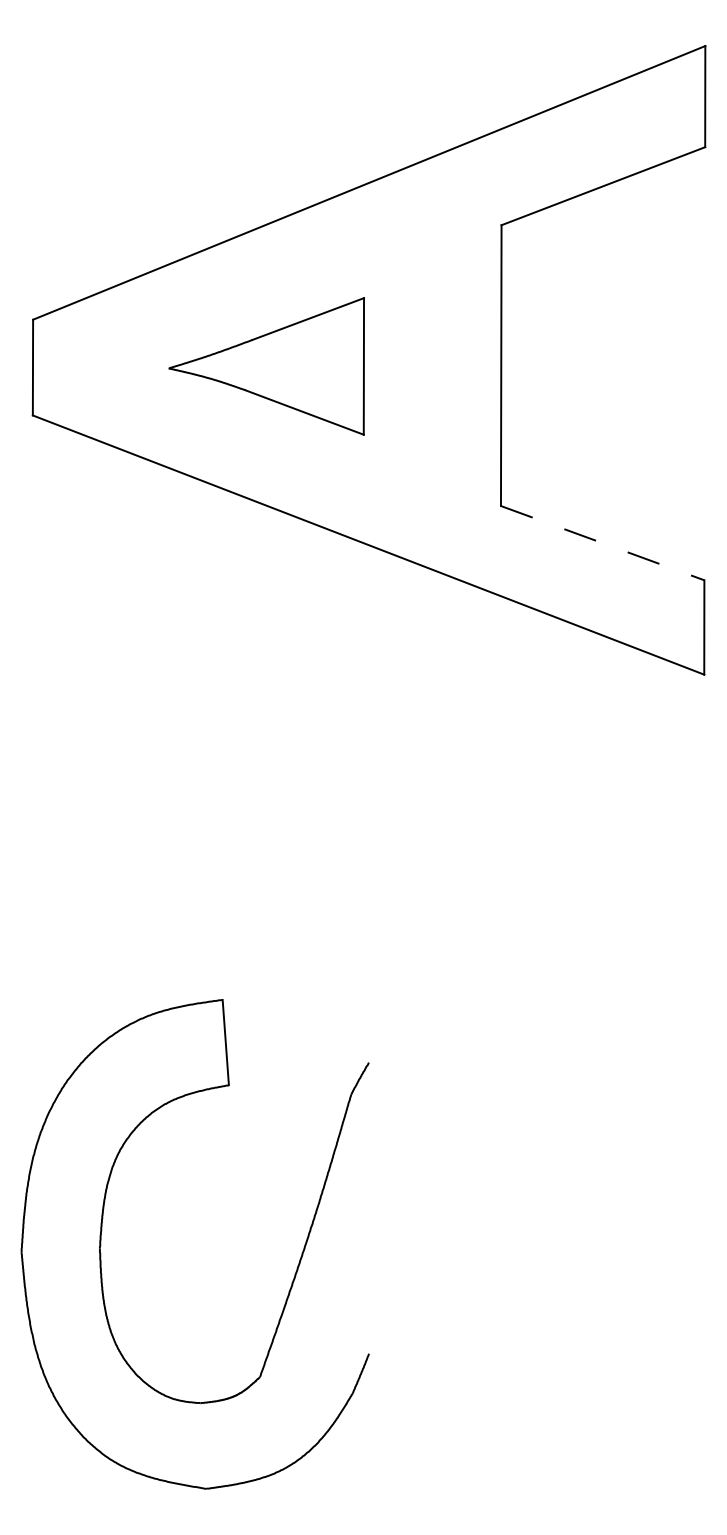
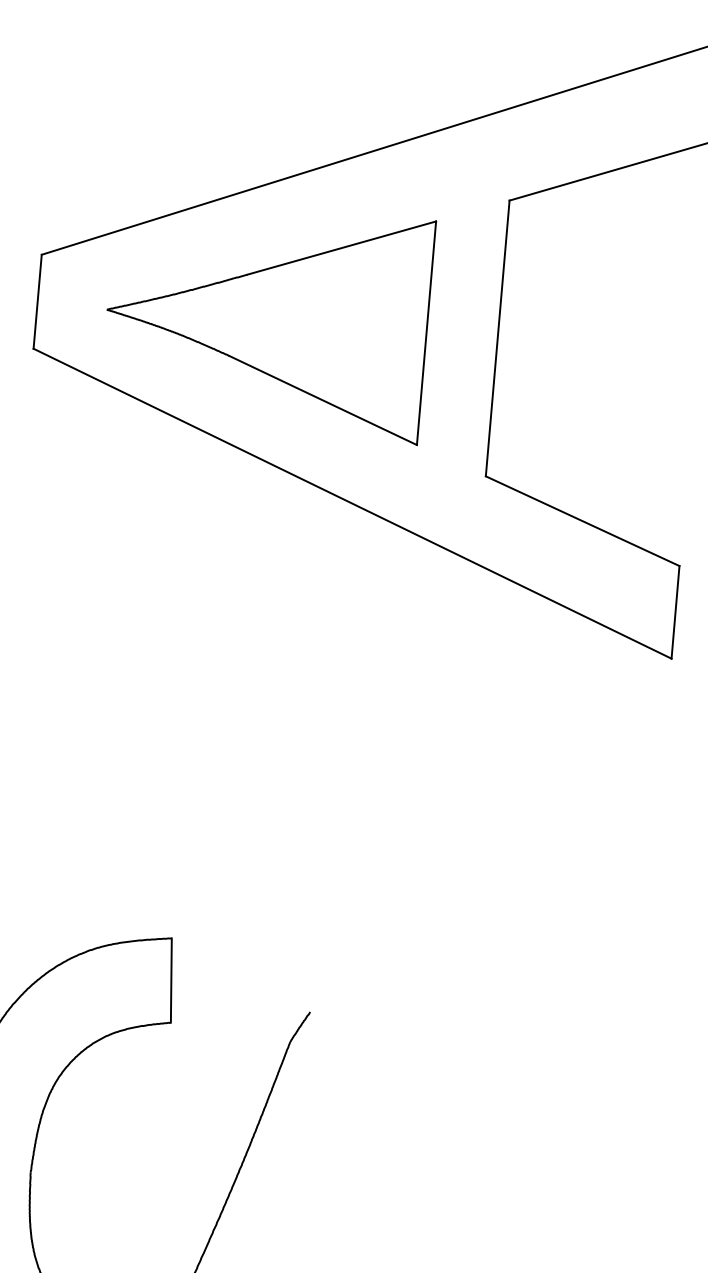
part: (266, 366) -> (267, 319), size x1.67
line: (603, 543) -> (583, 521), dashed -> solid

